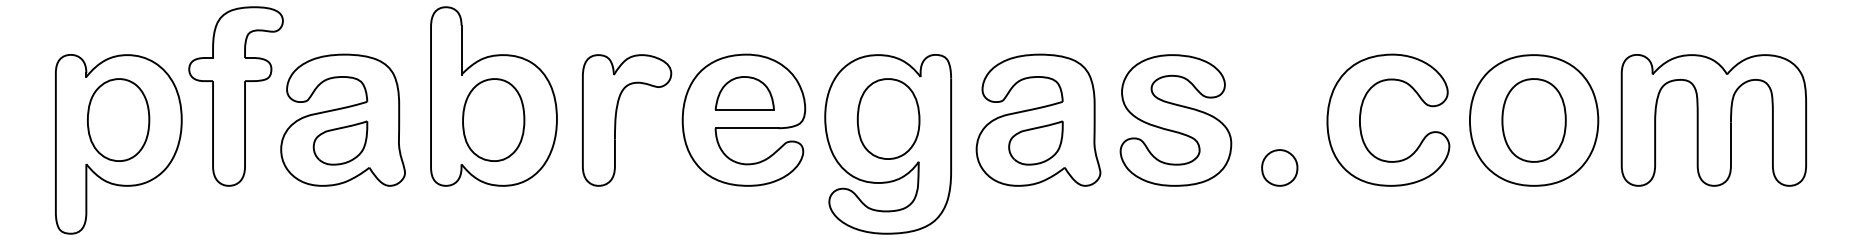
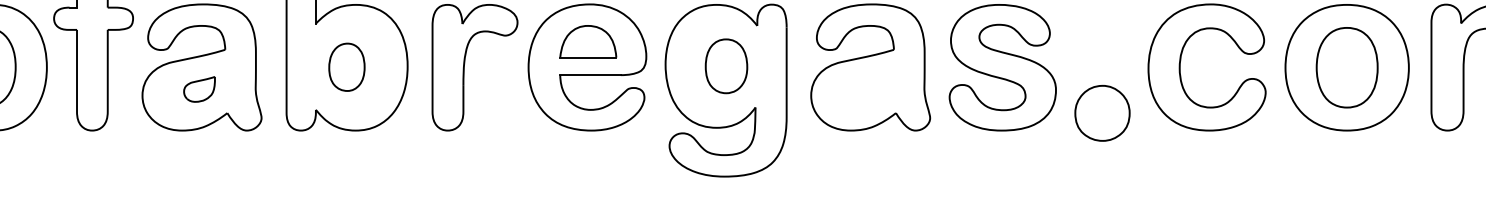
part: (888, 118) -> (726, 65), size x0.7
part: (493, 119) -> (346, 66), size x0.6
part: (340, 142) -> (199, 88), size x0.6
part: (1035, 142) -> (867, 88), removed
part: (1279, 167) -> (1102, 112), size x1.6

